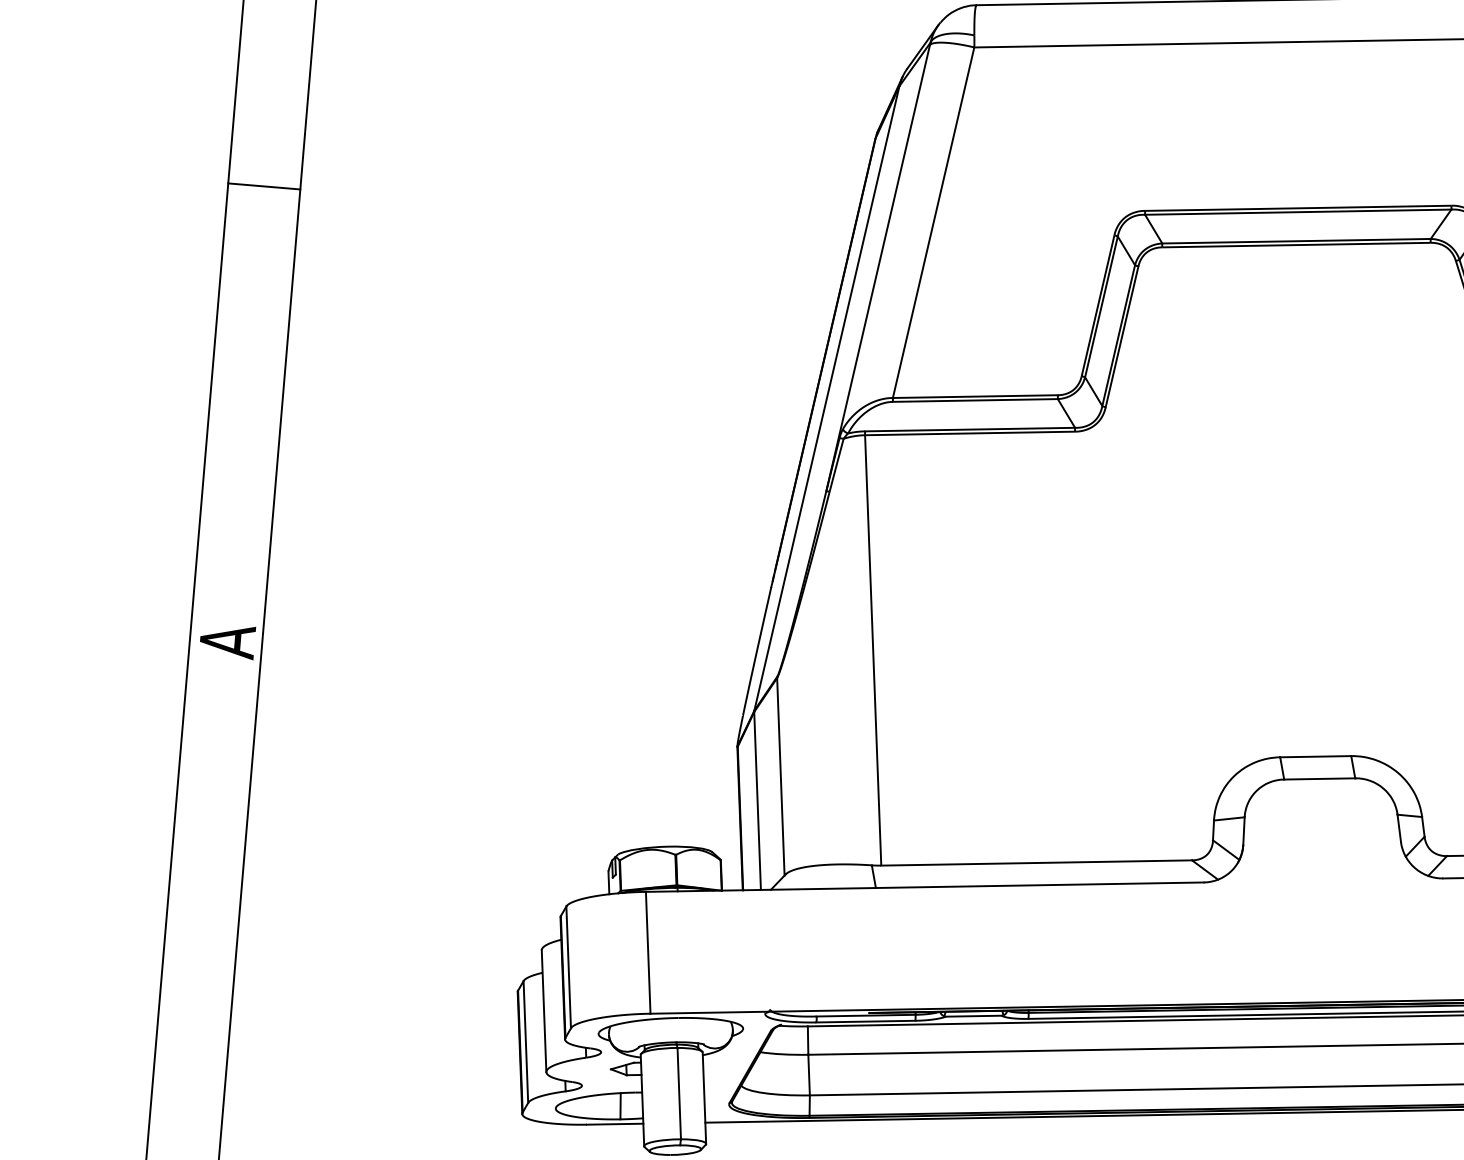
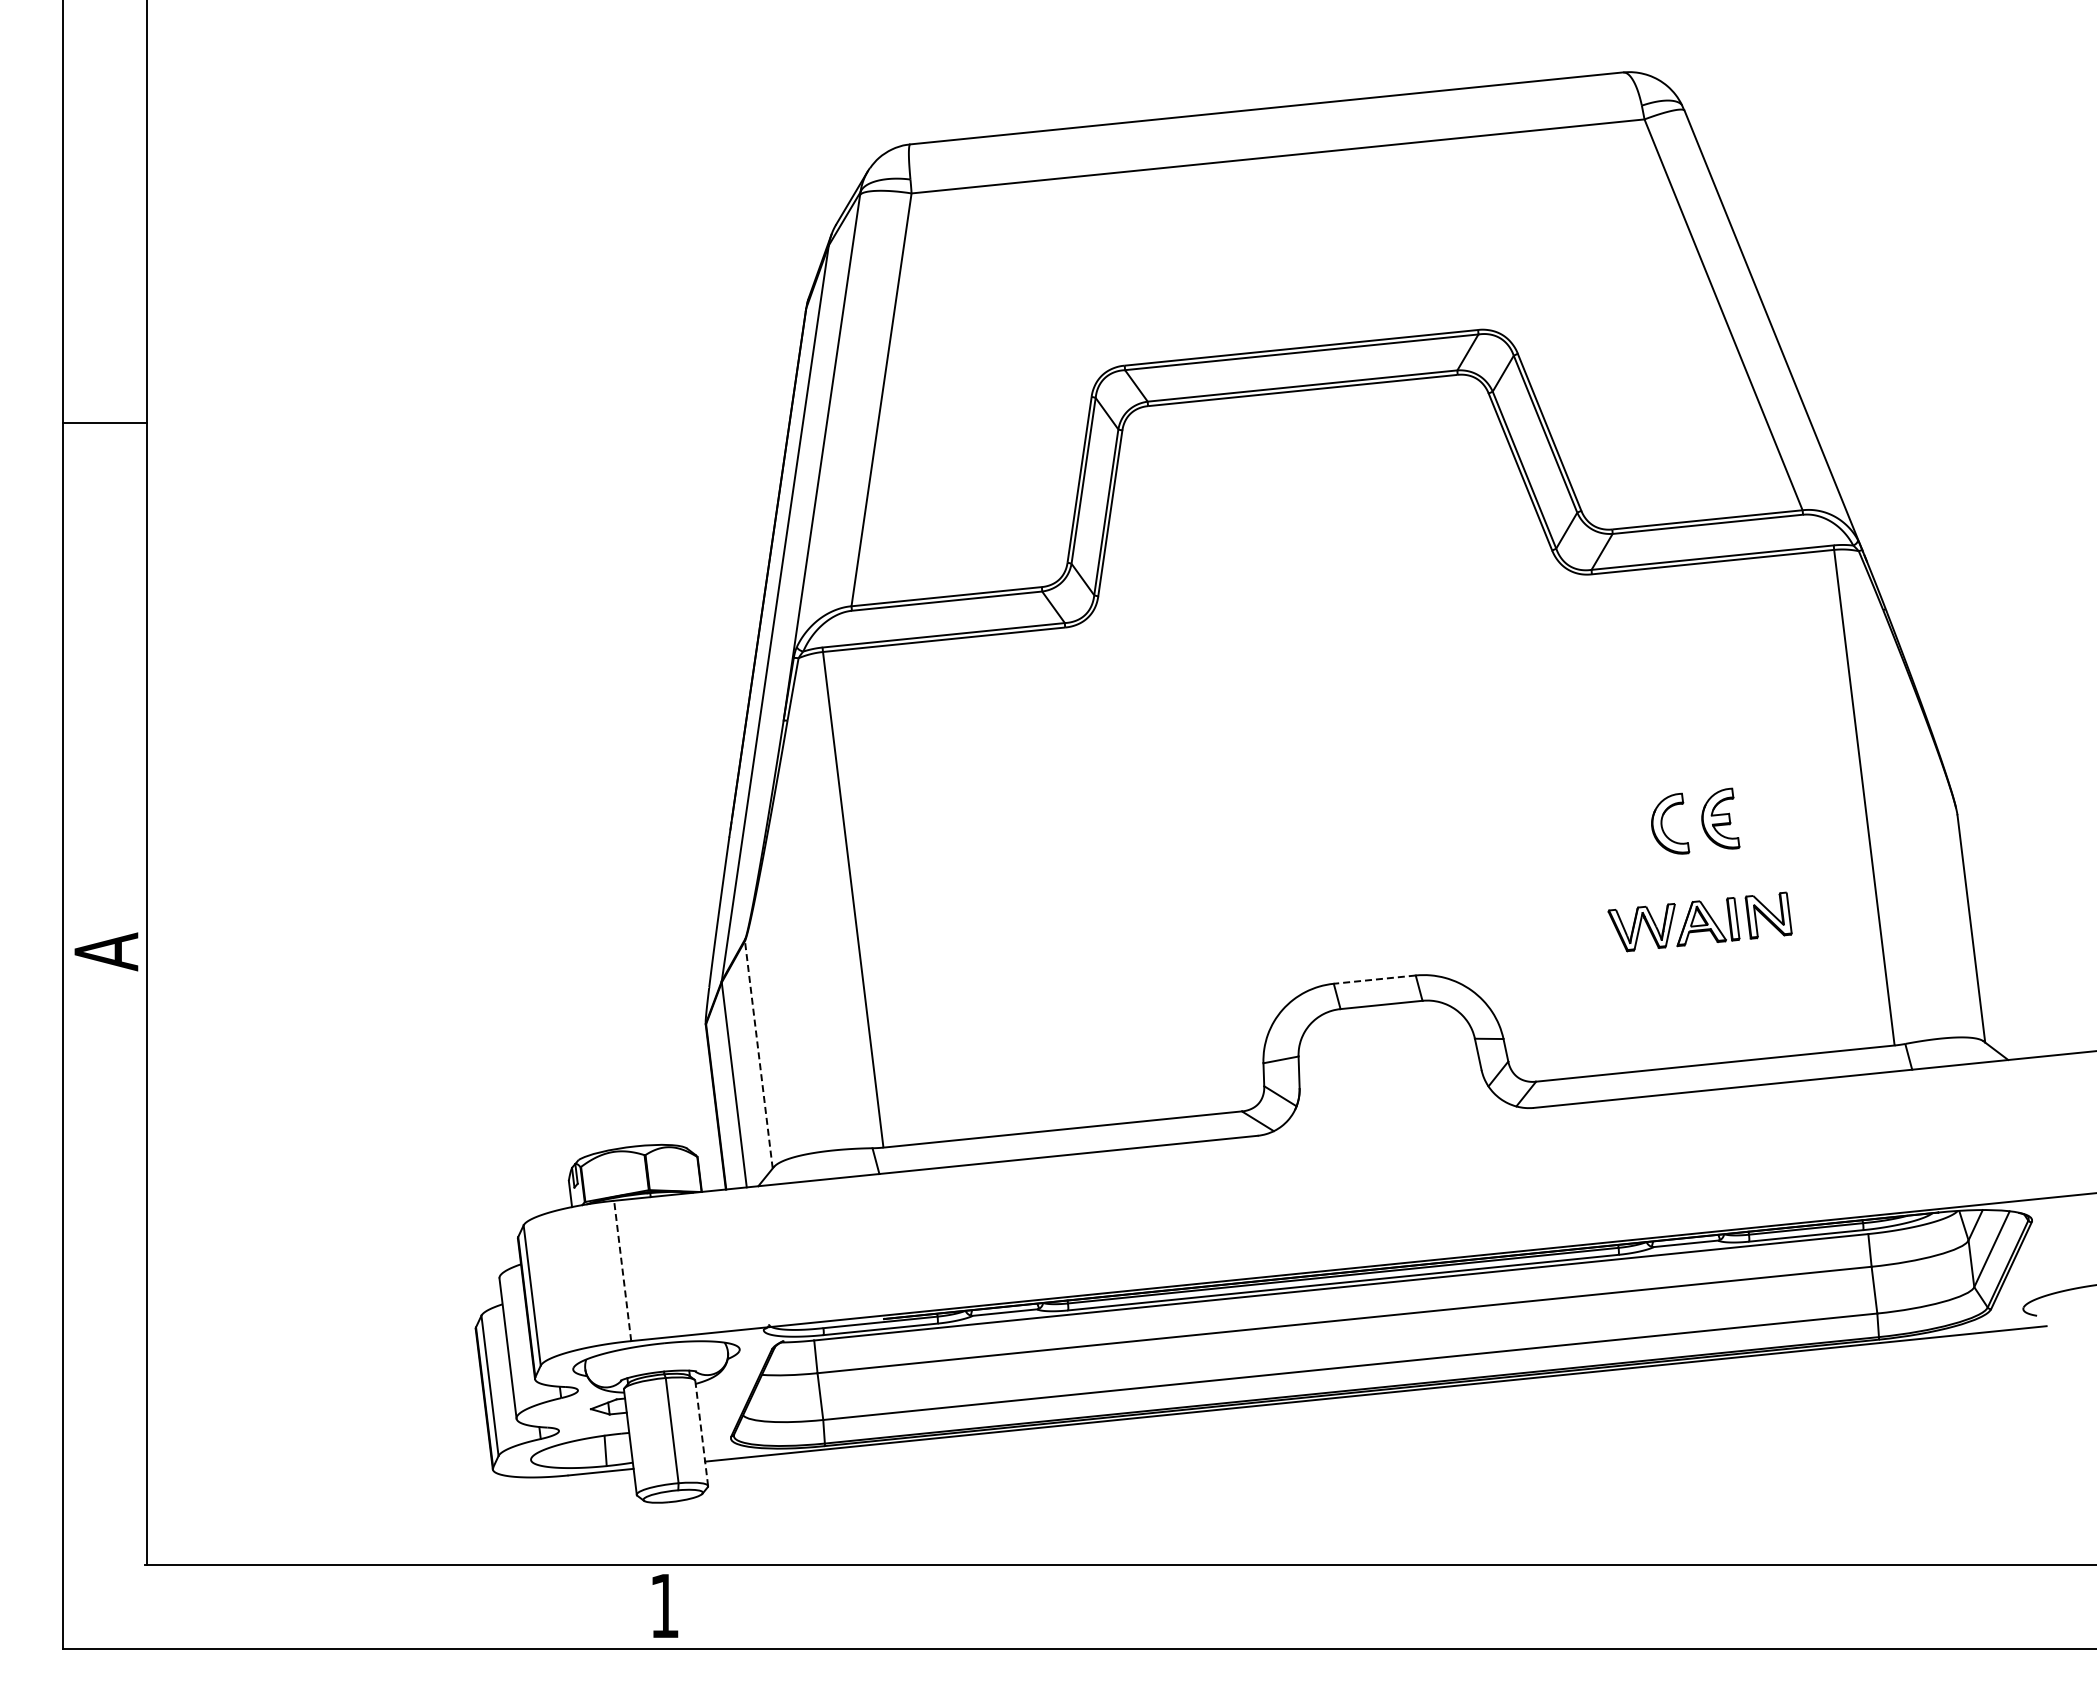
line: (1315, 756) -> (1374, 979), solid -> dashed
line: (780, 776) -> (758, 1054), solid -> dashed
line: (648, 952) -> (622, 1270), solid -> dashed
line: (704, 1098) -> (701, 1433), solid -> dashed

